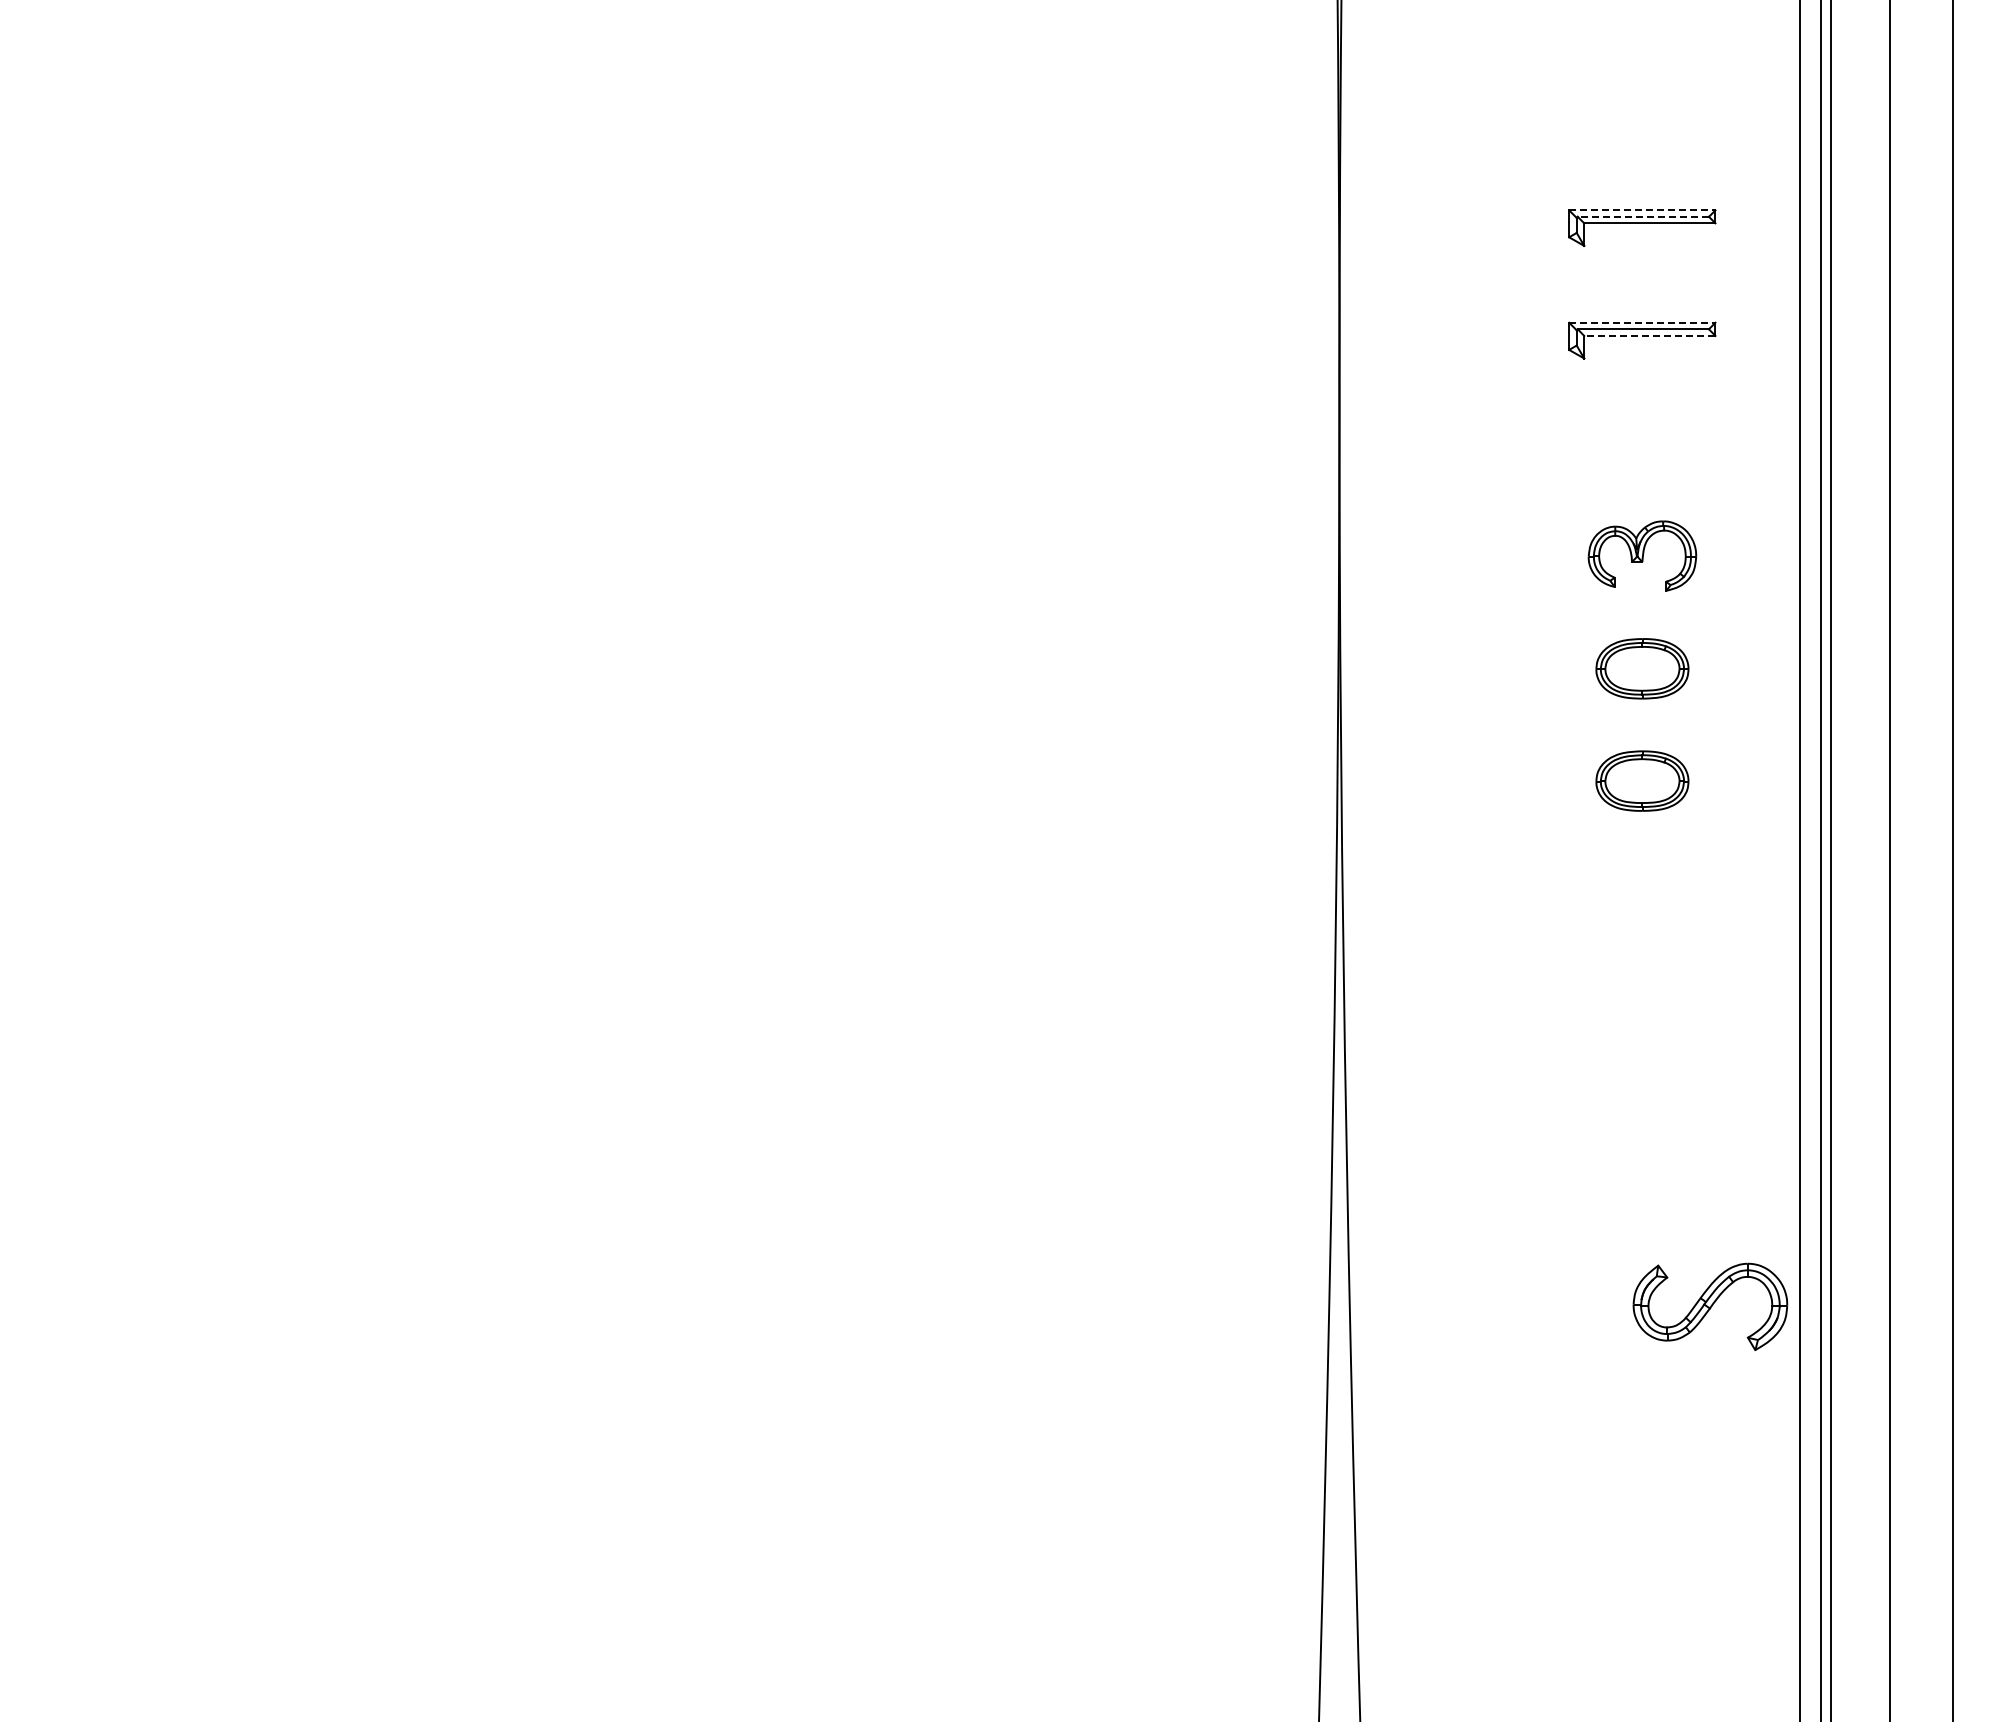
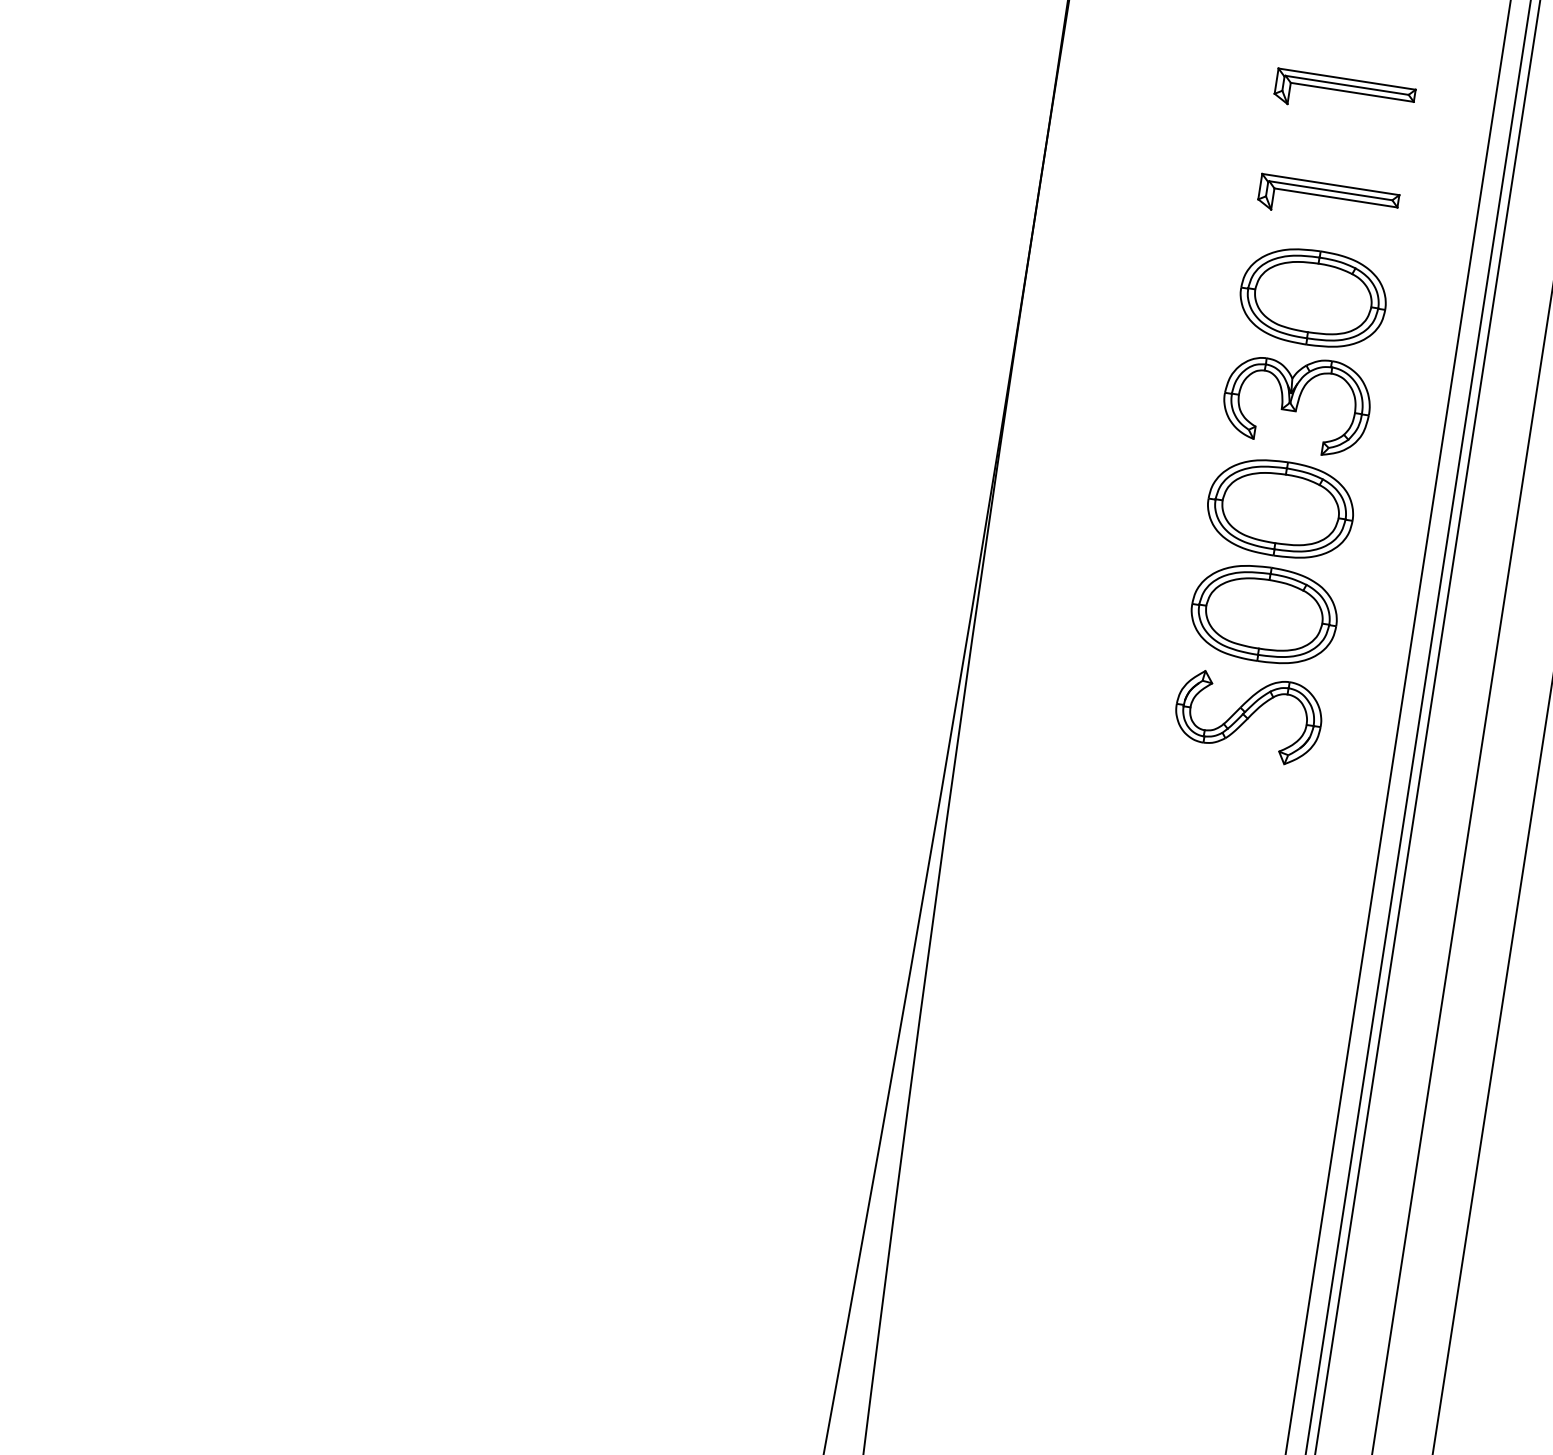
line: (1642, 210) -> (1347, 79), dashed -> solid
line: (1643, 216) -> (1347, 85), dashed -> solid
line: (1642, 322) -> (1331, 184), dashed -> solid
line: (1649, 335) -> (1335, 197), dashed -> solid
part: (1642, 443) -> (1313, 297), added
part: (1642, 555) -> (1297, 402), size x1.43
part: (1642, 668) -> (1280, 508), size x1.67
part: (1642, 780) -> (1264, 613), size x1.67
part: (1710, 1306) -> (1248, 716), moved

